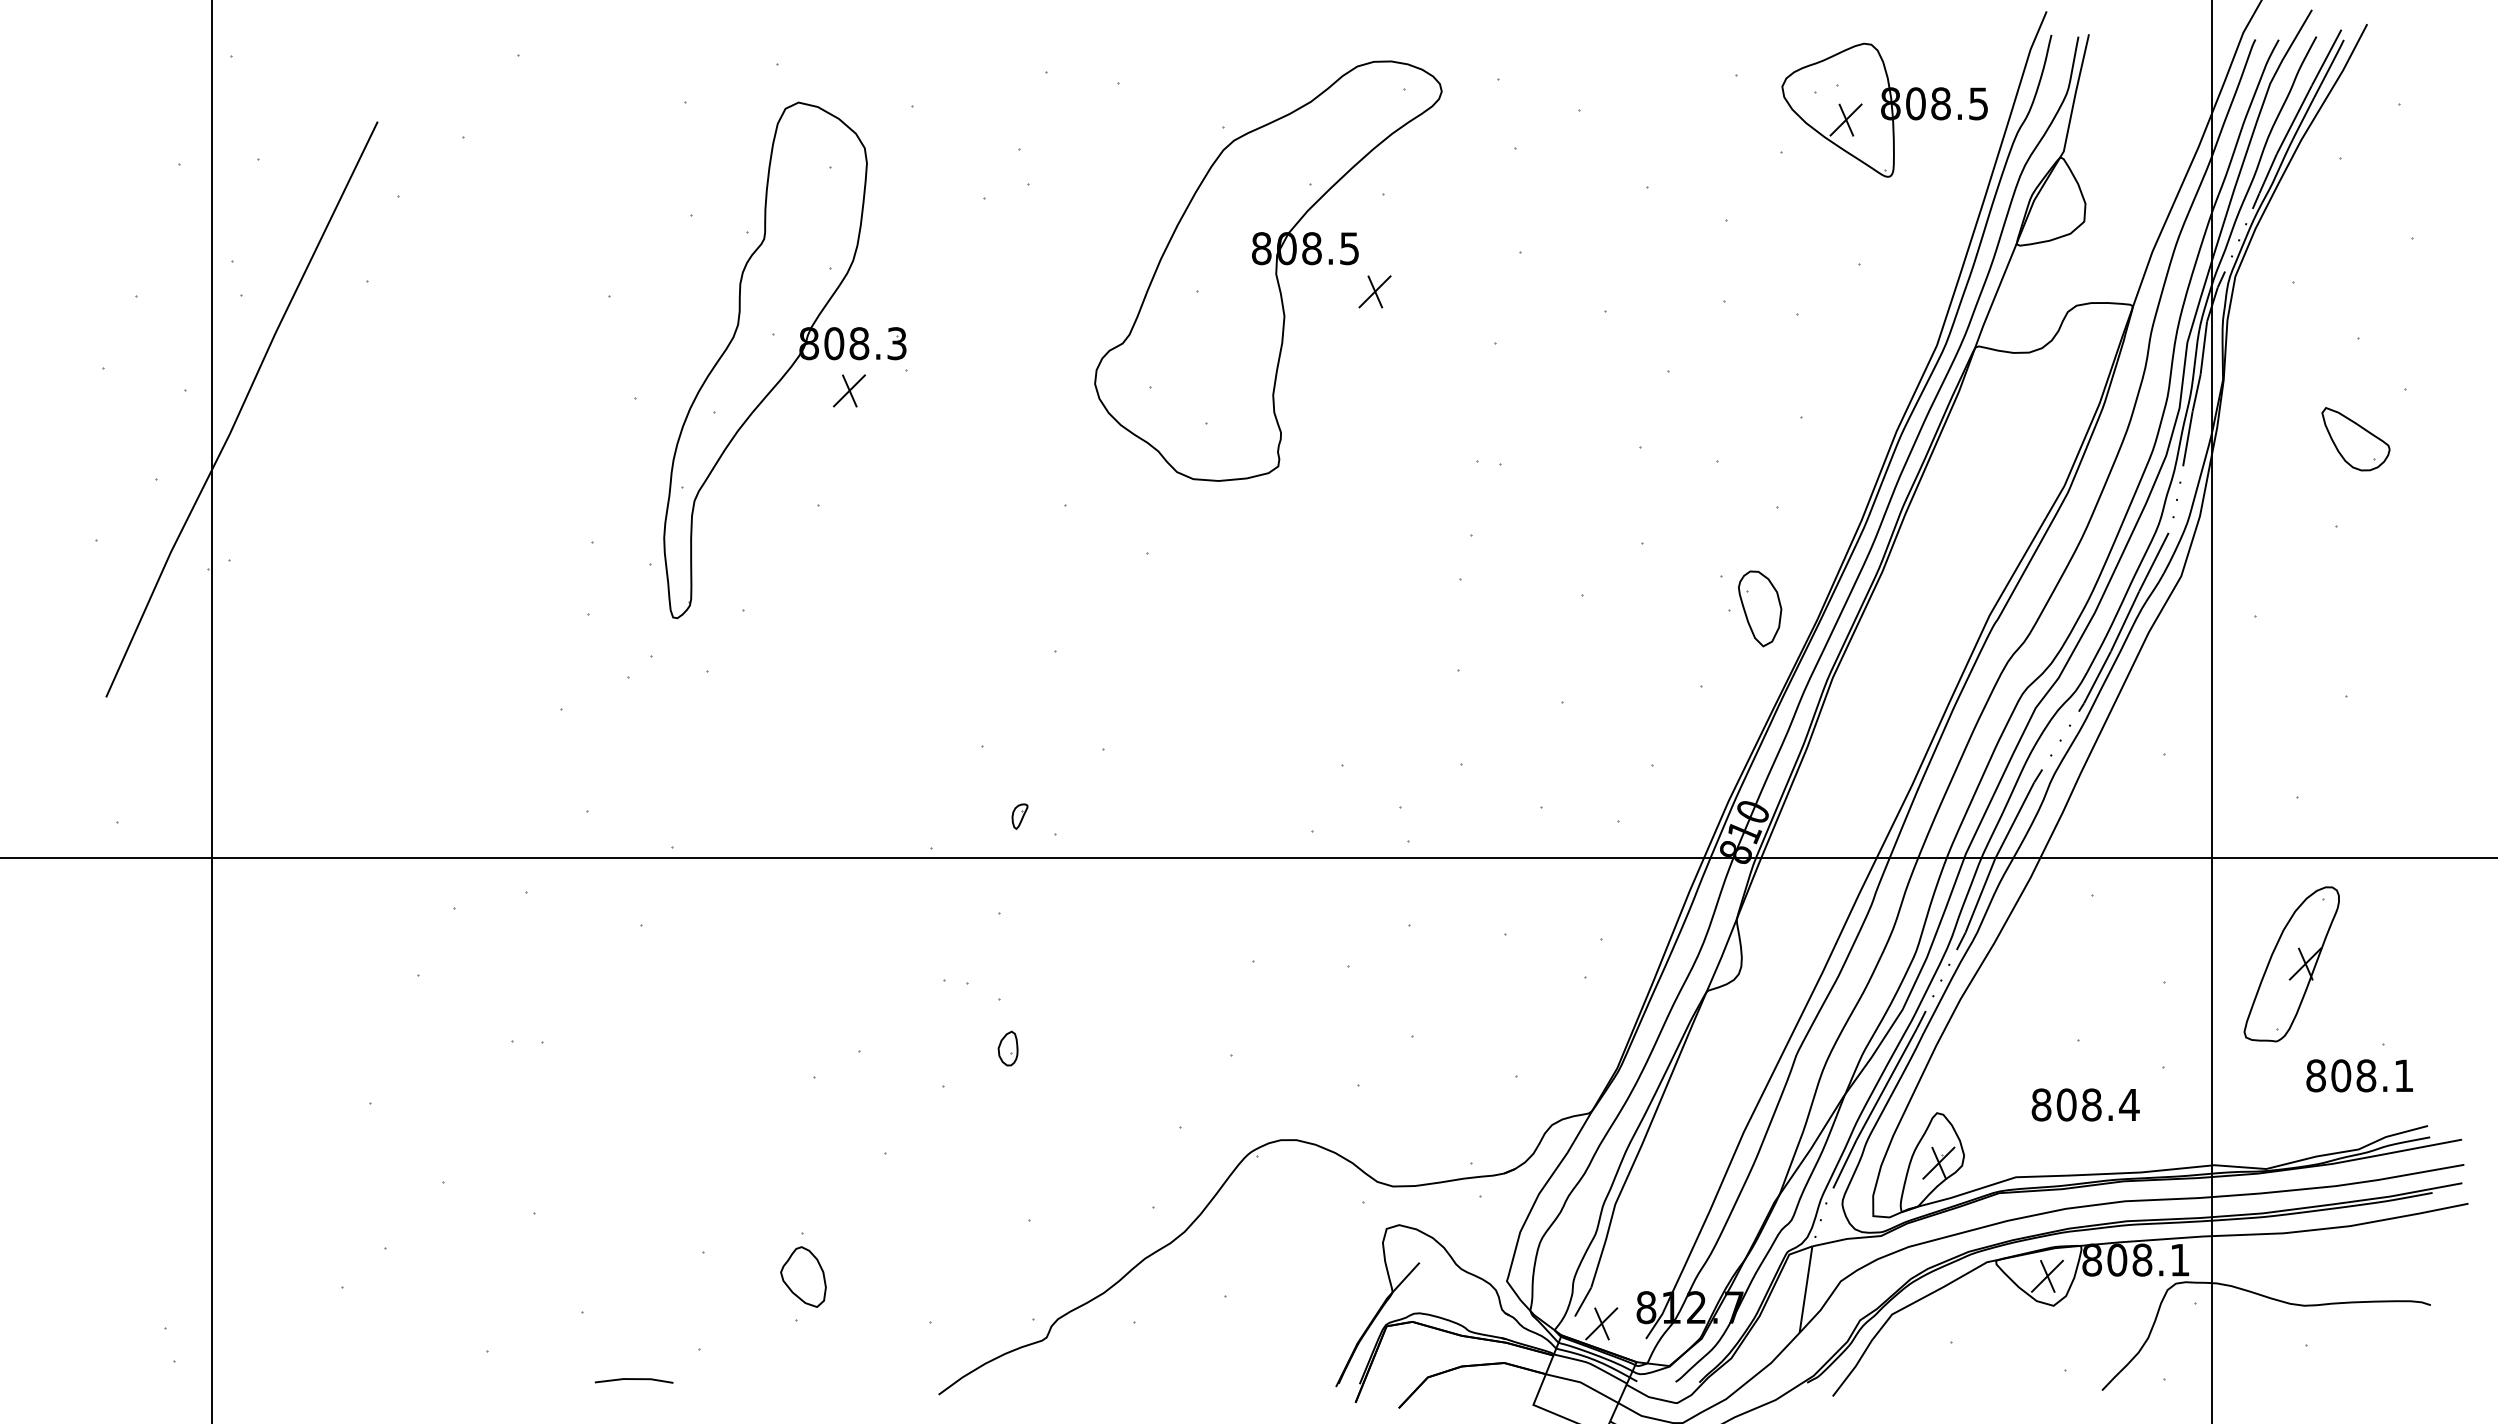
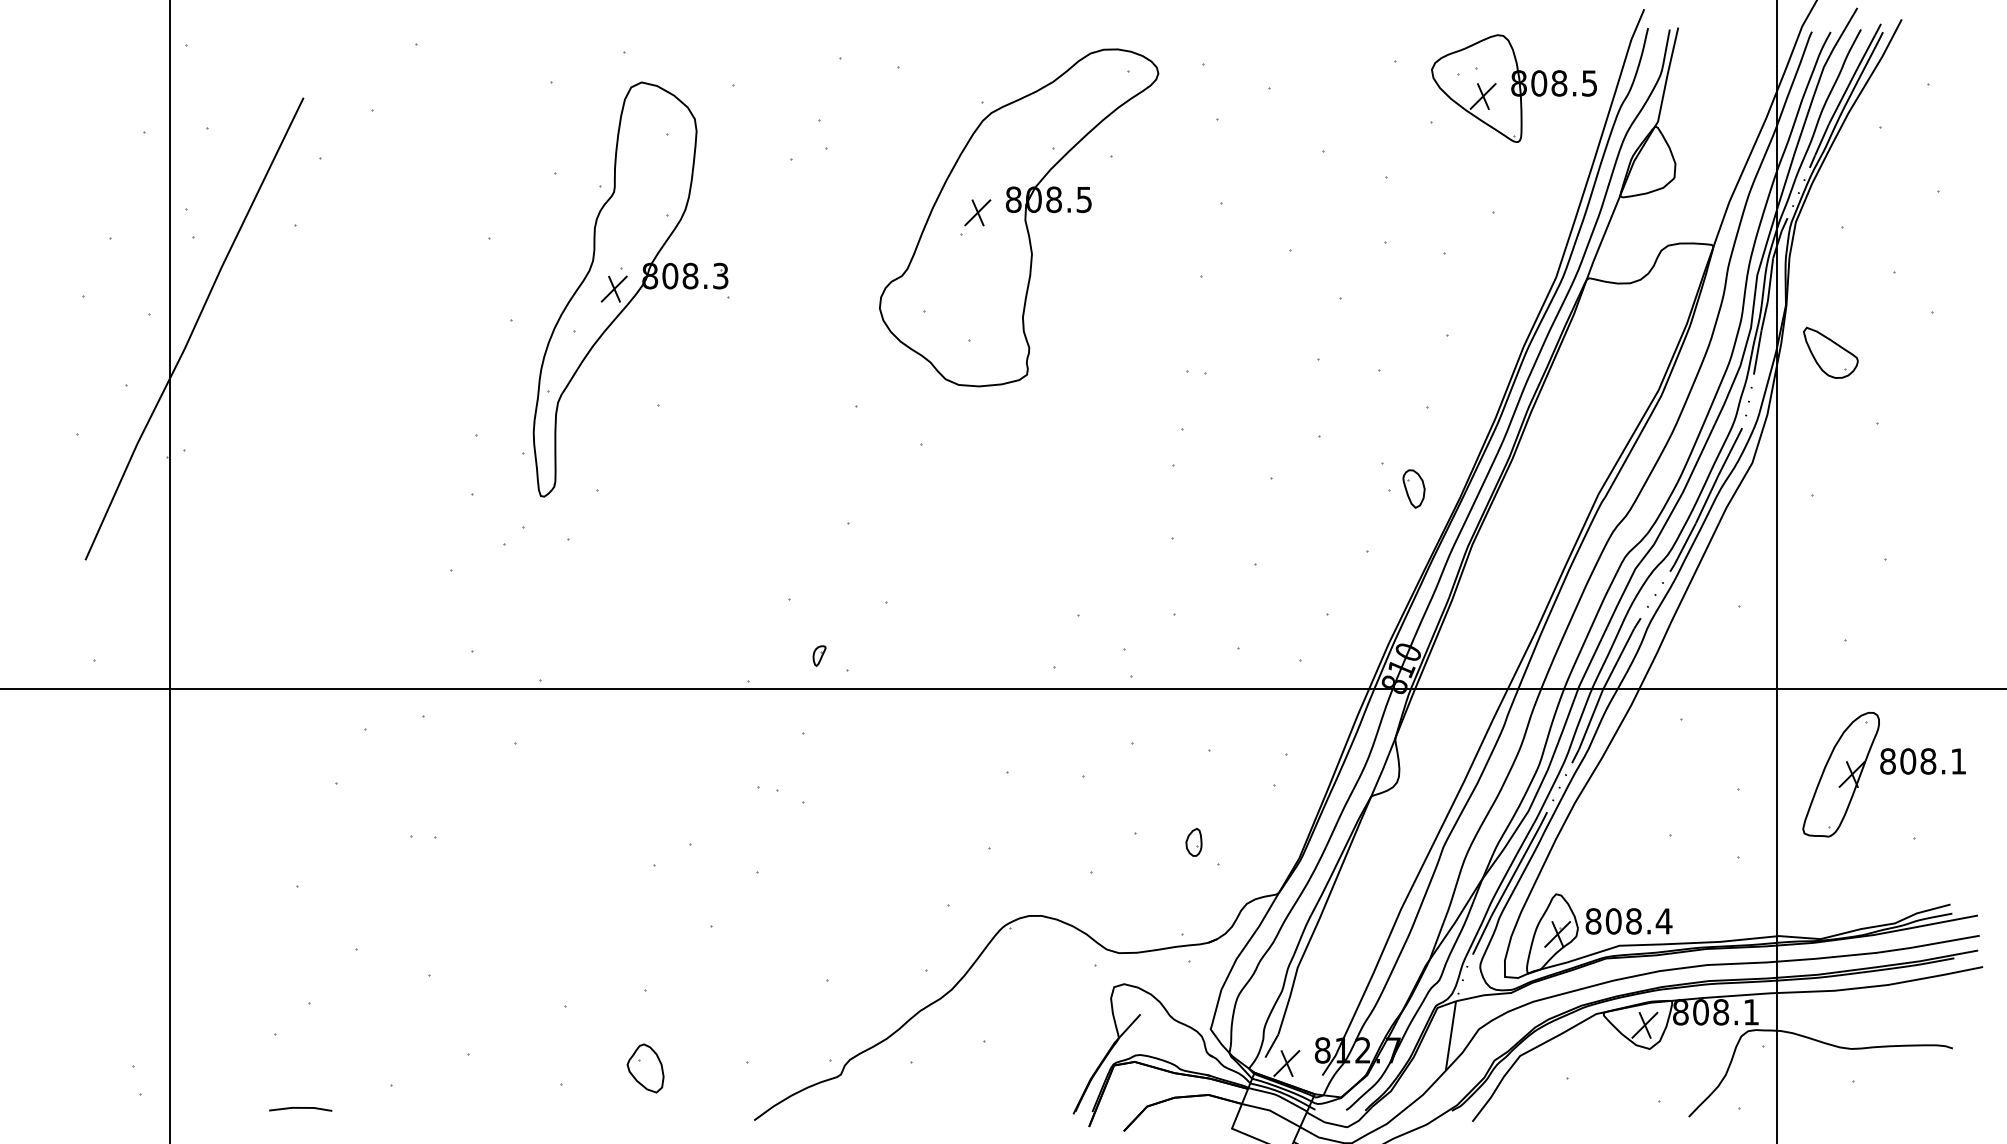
part: (1374, 291) -> (977, 212), moved
part: (849, 390) -> (614, 288), moved
part: (2355, 439) -> (1830, 353), moved
part: (1759, 608) -> (1413, 488), size x0.62
part: (1007, 1048) -> (1193, 842), moved
text: (2359, 1075) -> (1922, 761), moved
text: (2085, 1104) -> (1628, 921), moved
part: (803, 1276) -> (645, 1068), moved
line: (633, 1379) -> (300, 1108), moved

